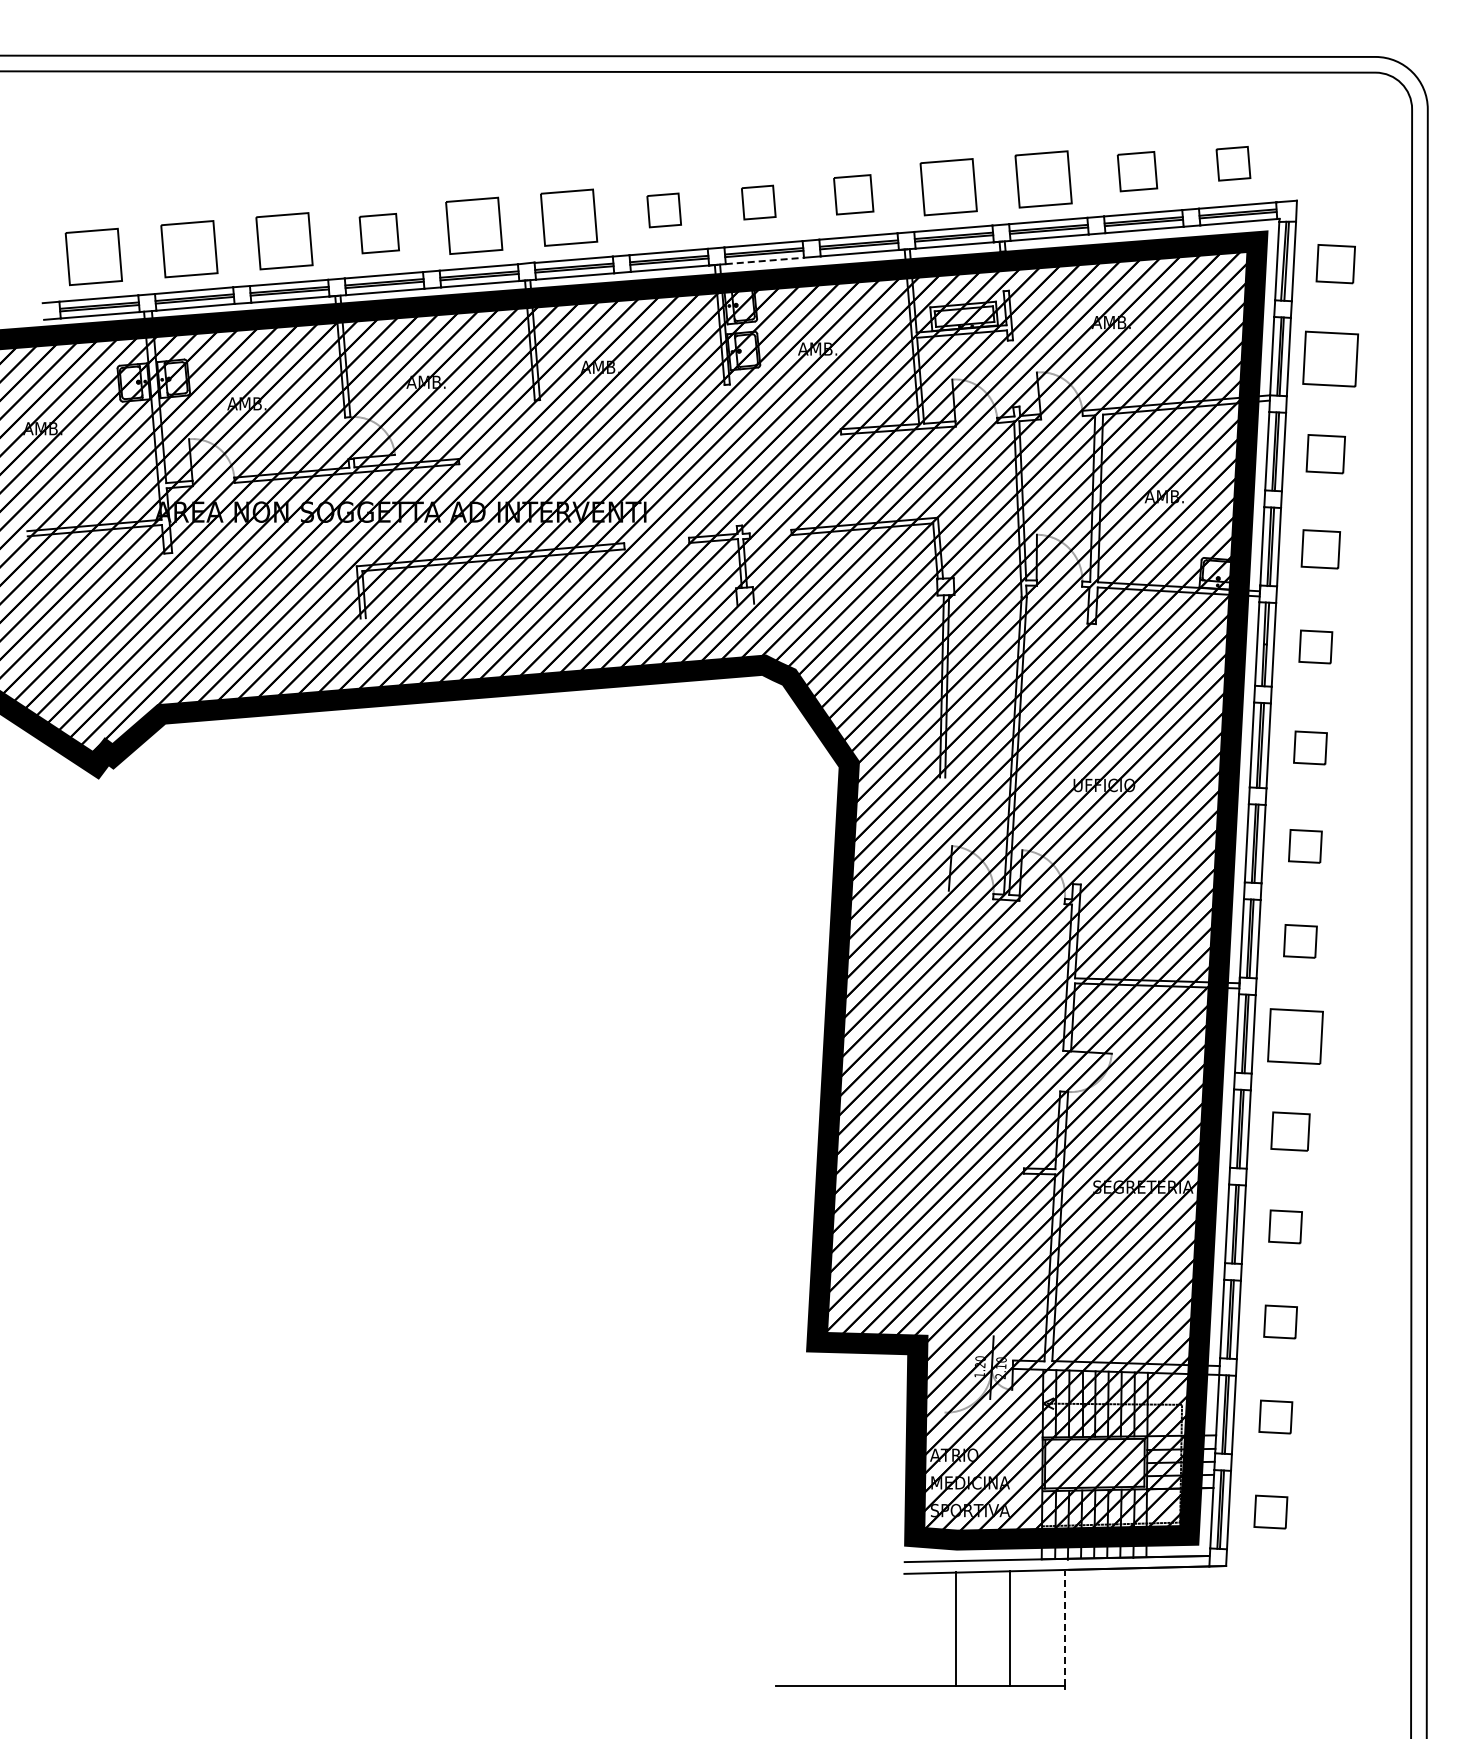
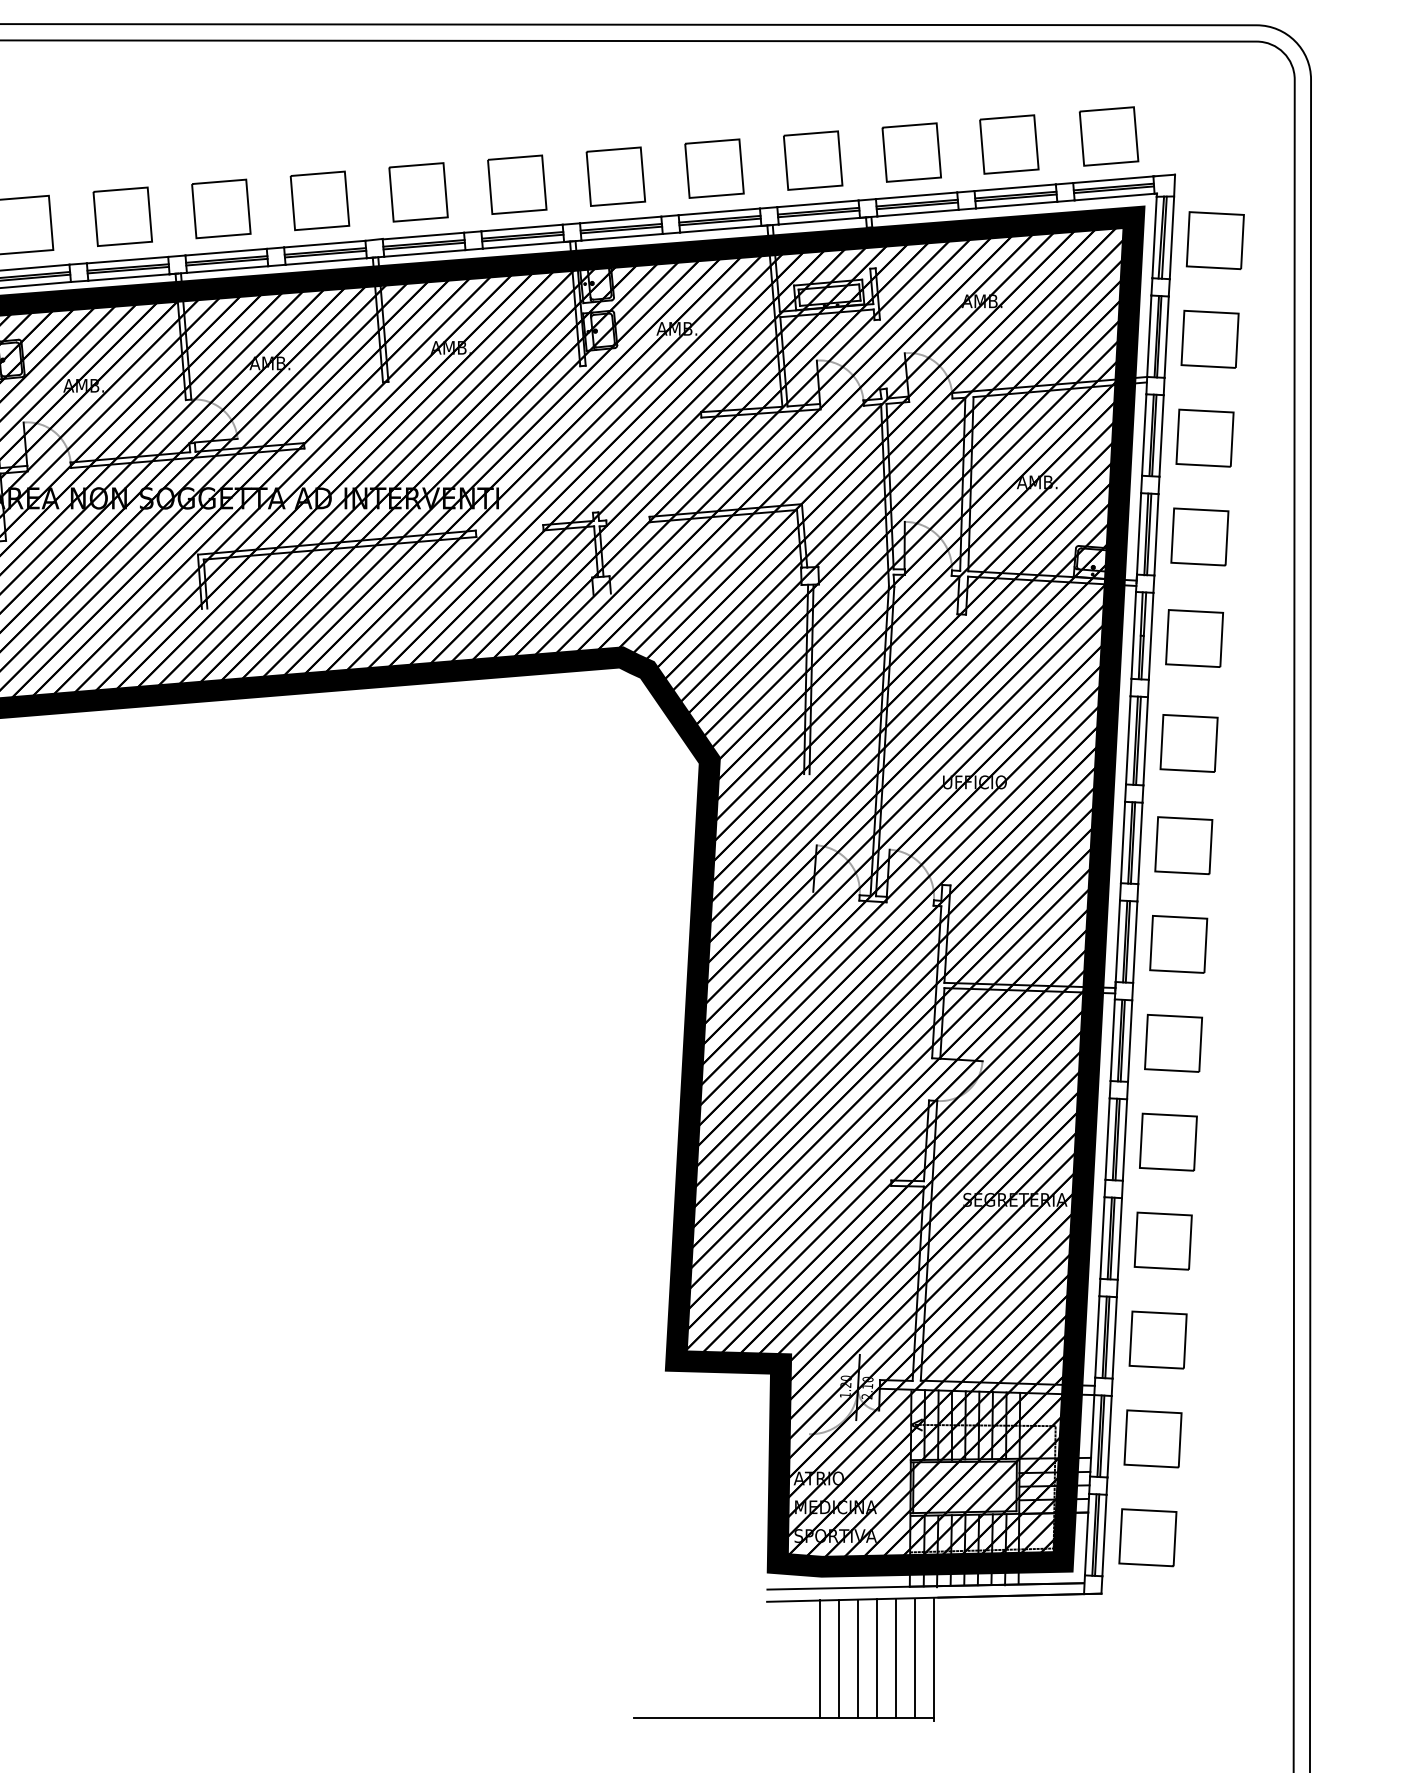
part: (1233, 163) -> (1109, 136), size x1.67
part: (1137, 171) -> (1009, 144), size x1.43
part: (853, 194) -> (714, 168), size x1.43
part: (758, 202) -> (615, 176), size x1.67
part: (664, 210) -> (517, 184), size x1.67
part: (379, 233) -> (221, 208), size x1.43
line: (765, 260) -> (622, 236), dashed -> solid
part: (1335, 263) -> (1215, 239), size x1.43
part: (1325, 453) -> (1204, 437), size x1.43
part: (1320, 549) -> (1199, 537), size x1.43
part: (1315, 646) -> (1194, 638), size x1.67
part: (1310, 747) -> (1189, 742), size x1.67
part: (1305, 846) -> (1183, 845), size x1.67
part: (1300, 941) -> (1178, 944), size x1.67
part: (1290, 1131) -> (1168, 1142), size x1.43
part: (1285, 1226) -> (1163, 1240), size x1.67
part: (1280, 1321) -> (1157, 1339), size x1.67
part: (1275, 1416) -> (1152, 1438), size x1.67
part: (1270, 1511) -> (1147, 1536), size x1.67
line: (1028, 1627) -> (896, 1657), added
line: (1047, 1627) -> (915, 1657), added
line: (973, 1628) -> (838, 1658), added
line: (992, 1628) -> (858, 1658), added
line: (1065, 1628) -> (934, 1658), dashed -> solid

